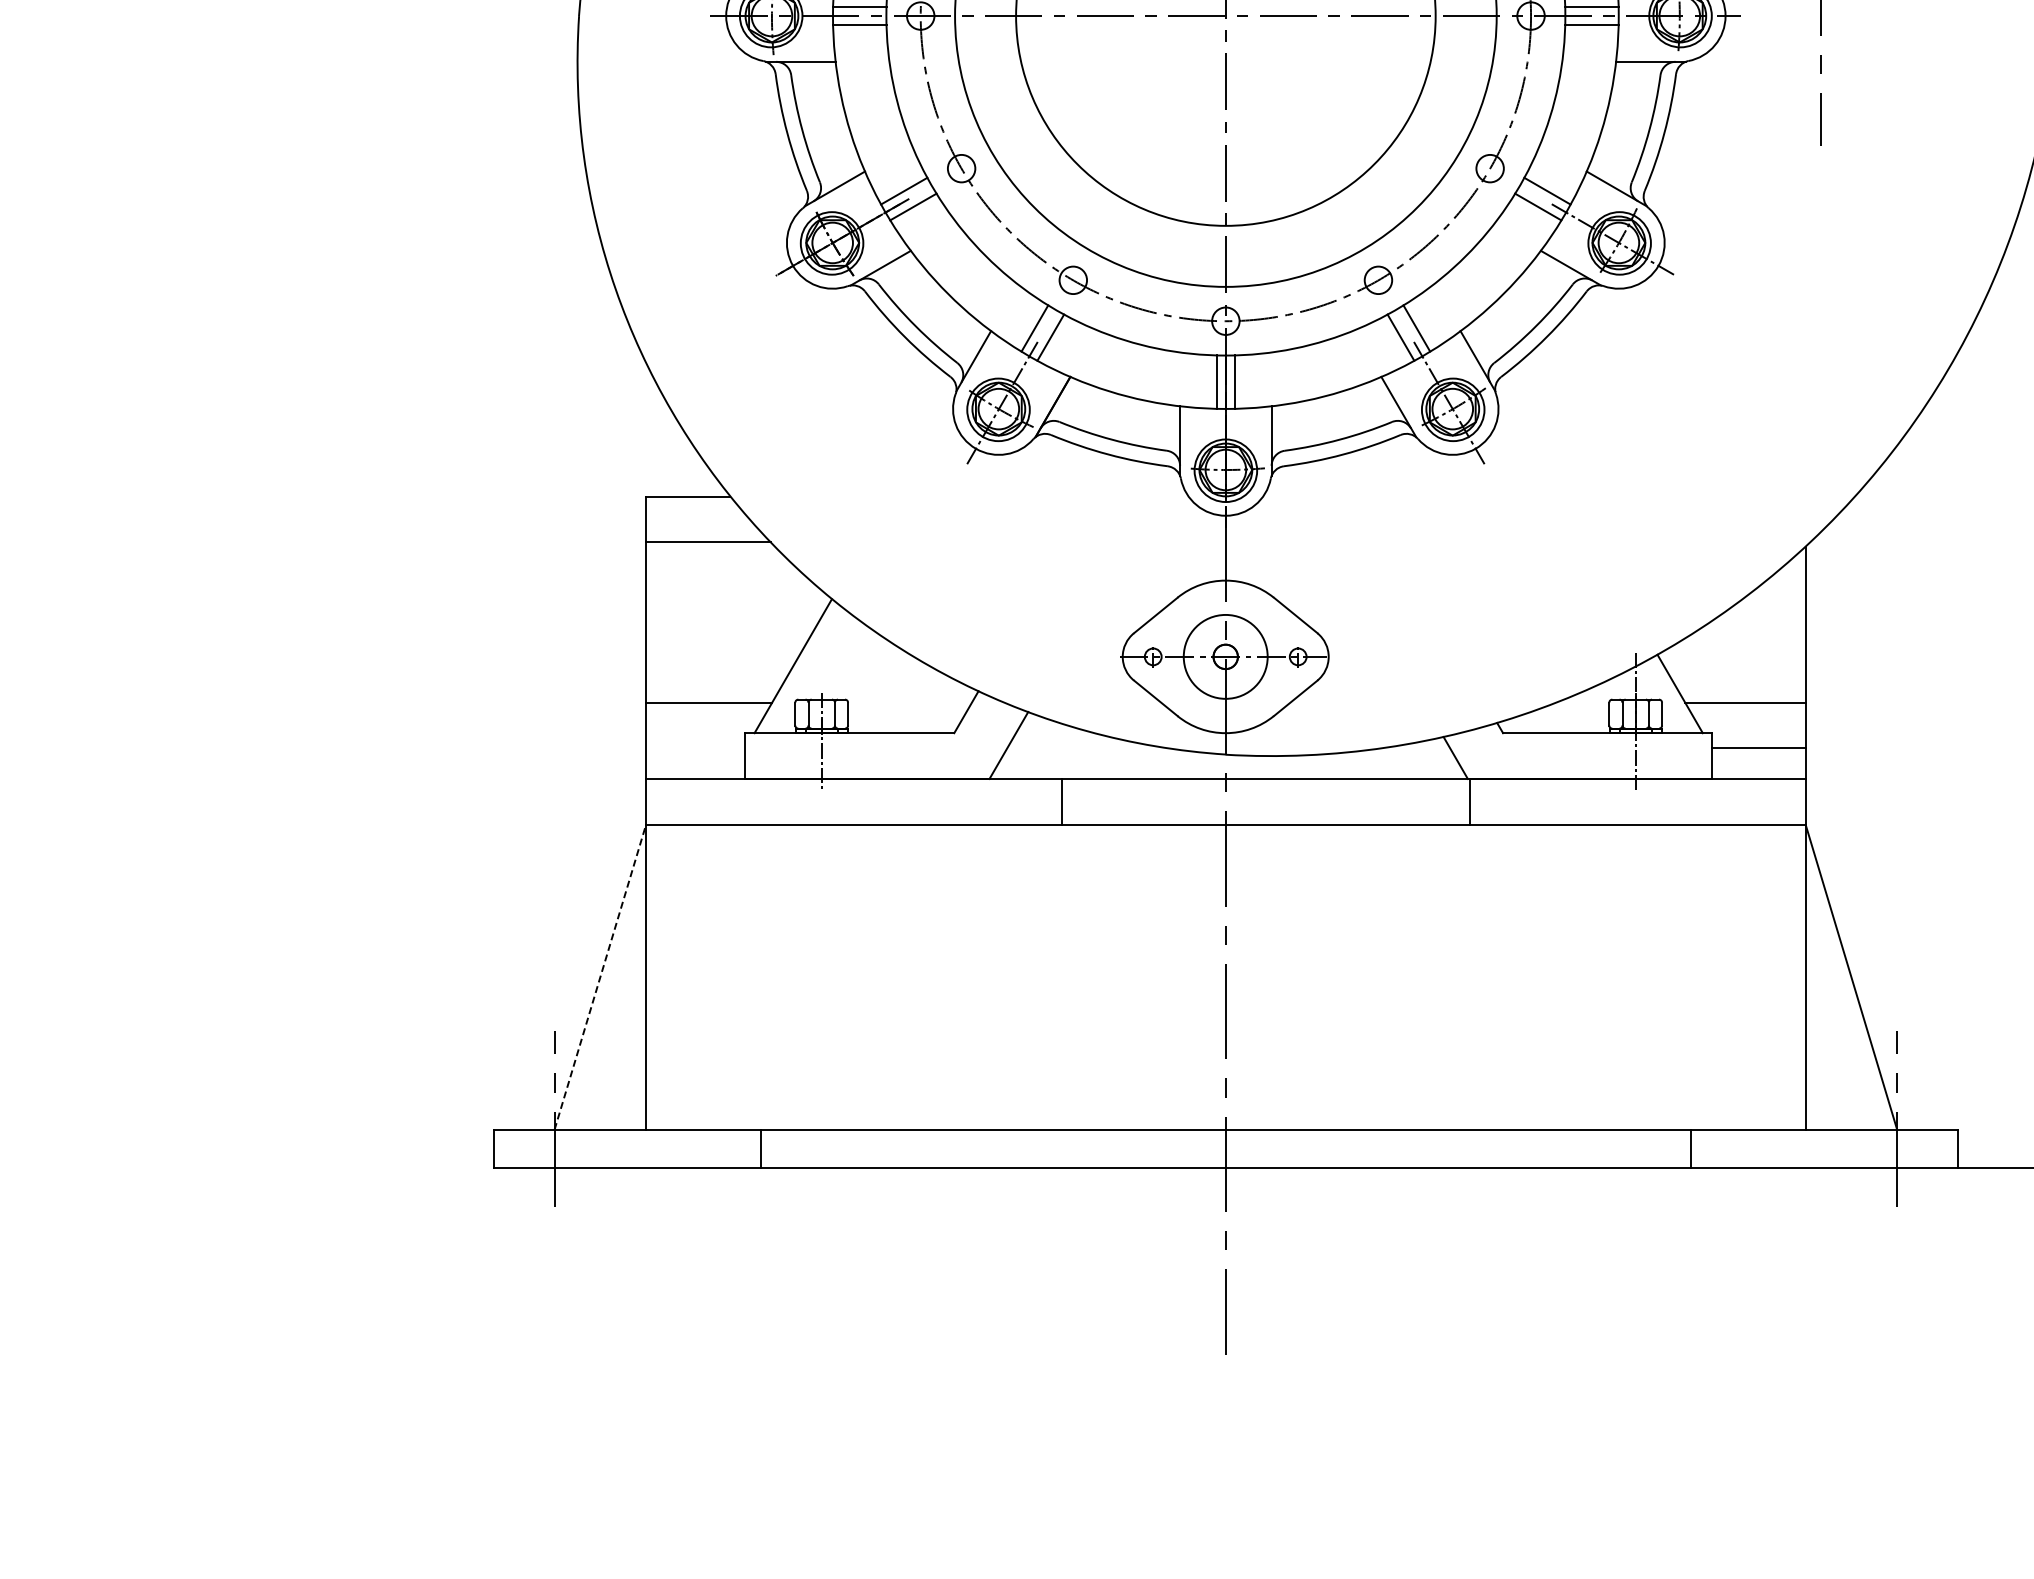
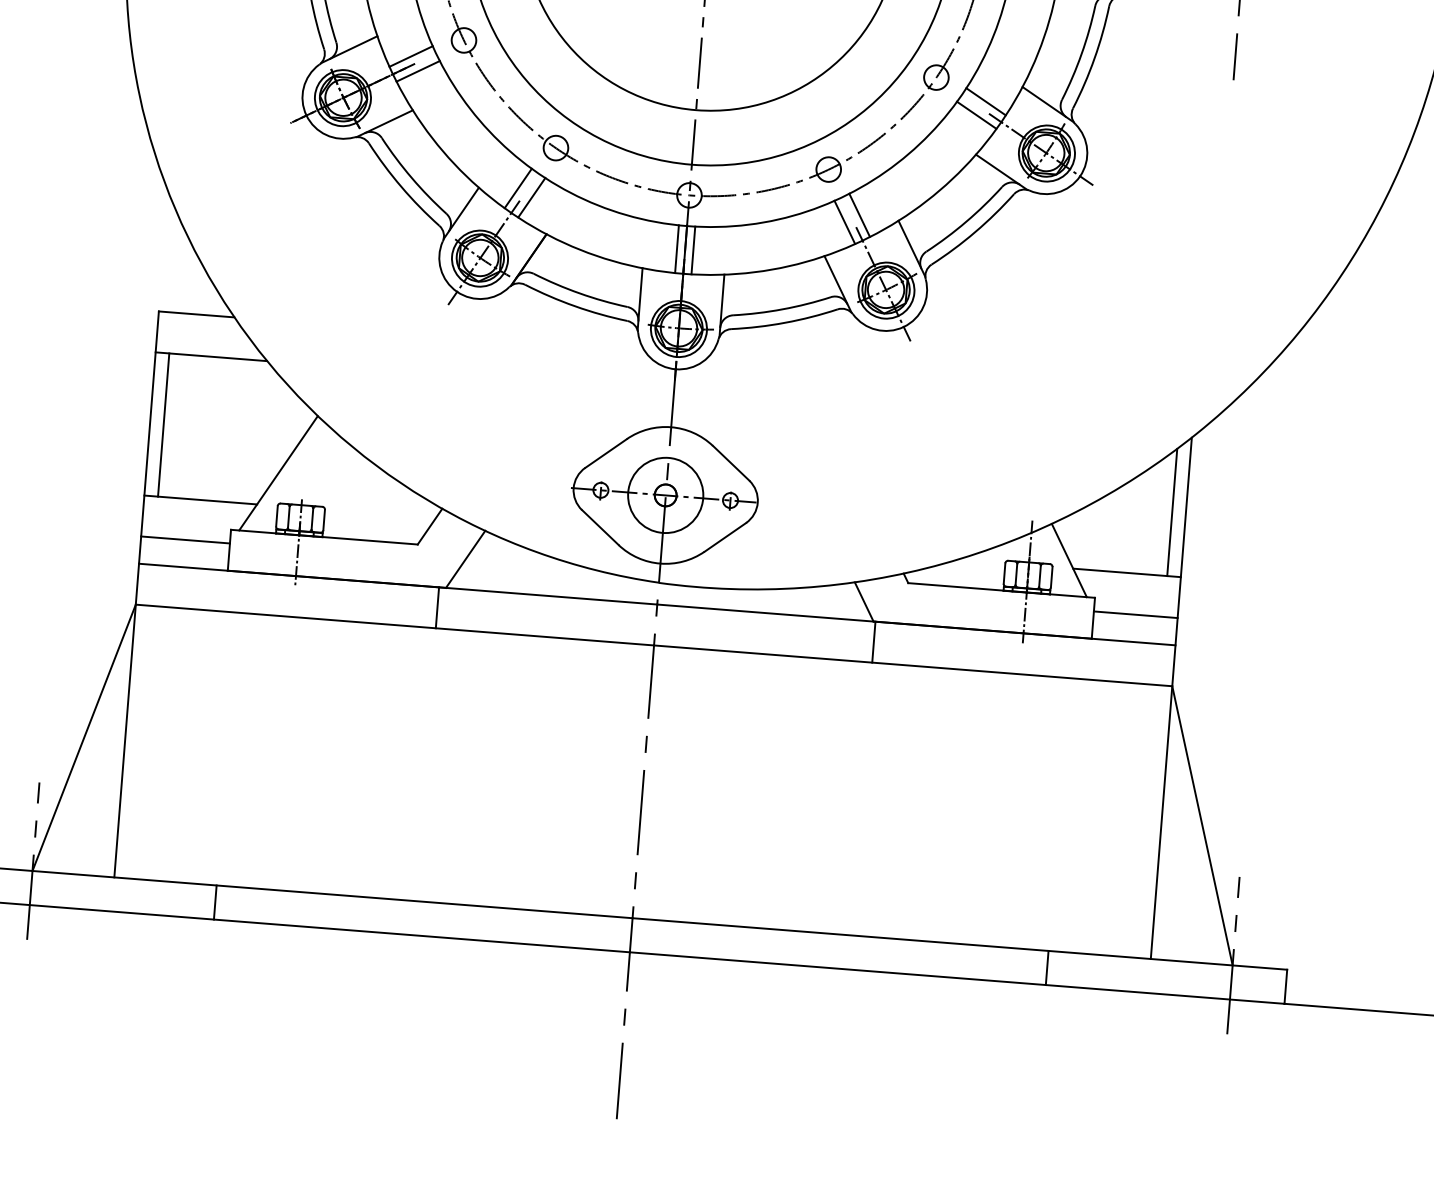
line: (661, 622) -> (163, 424), added
line: (1790, 631) -> (1172, 512), added
line: (695, 748) -> (185, 540), added
line: (1061, 801) -> (437, 607), moved
line: (600, 976) -> (84, 737), dashed -> solid

